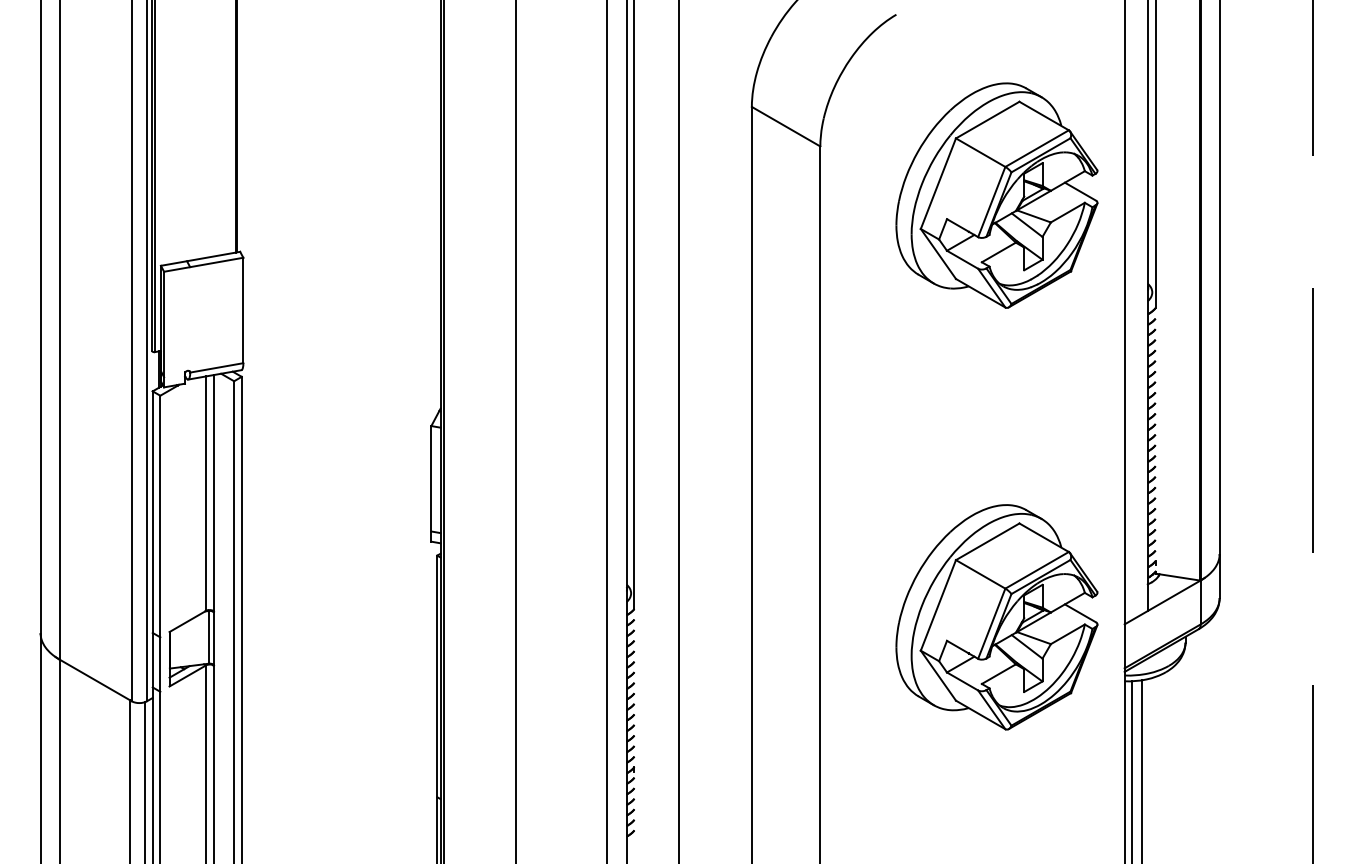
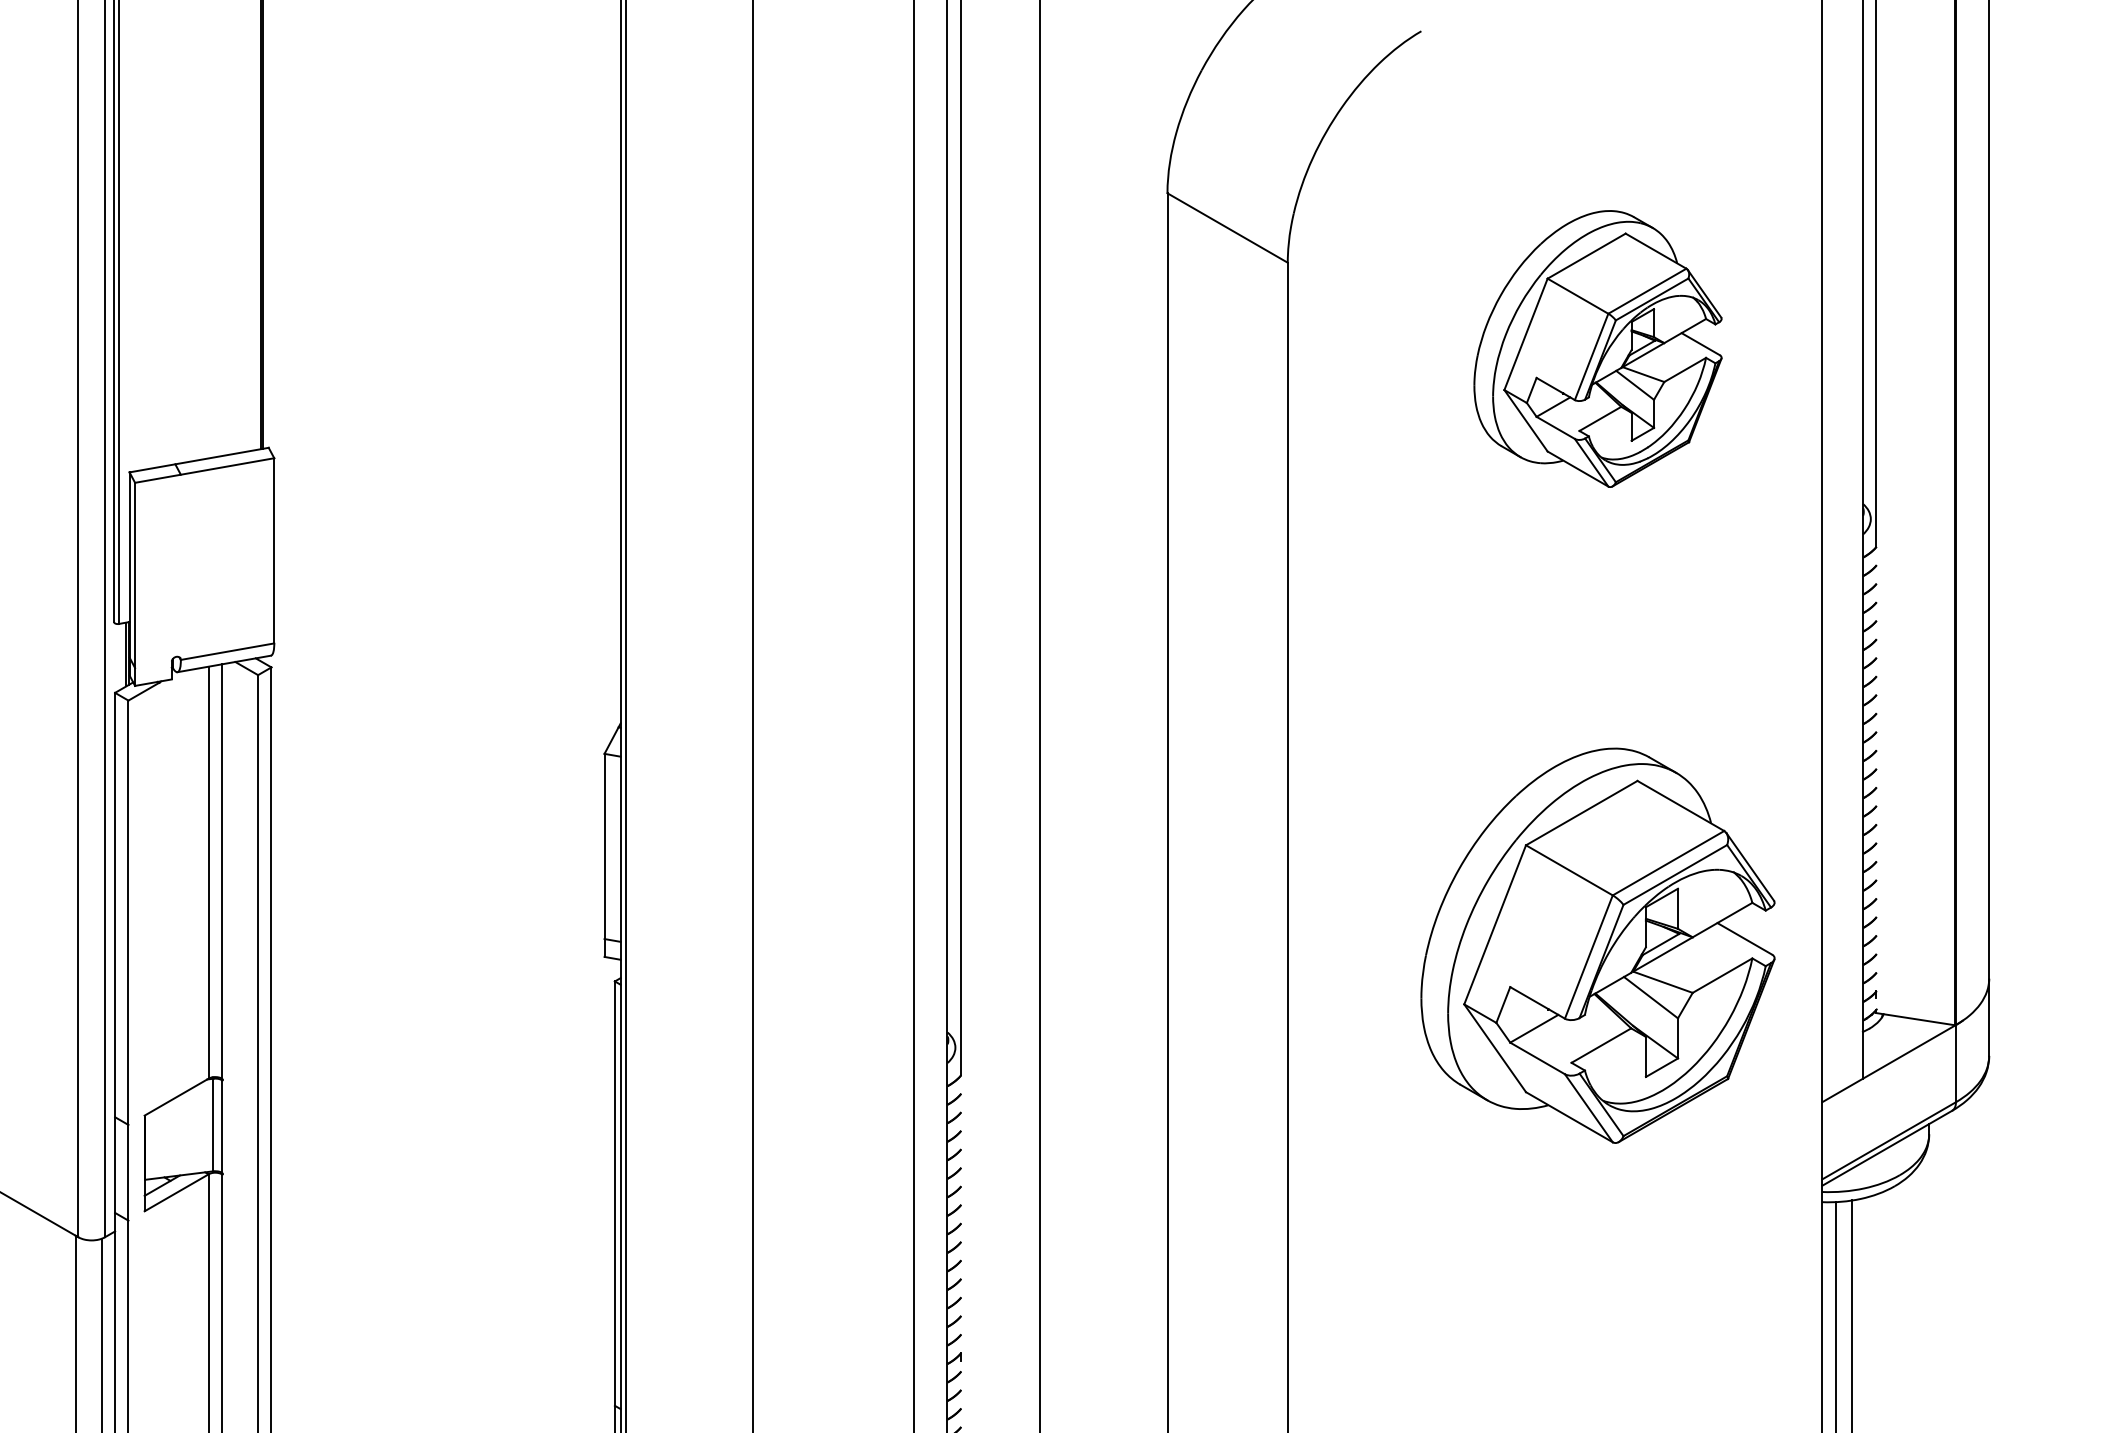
part: (996, 195) -> (1597, 348), size x0.7
part: (996, 617) -> (1597, 946), moved

